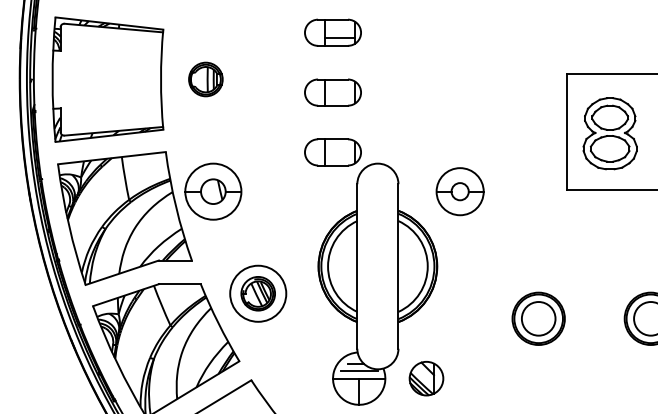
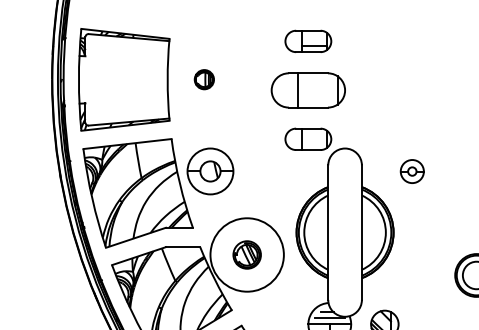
part: (205, 79) -> (204, 79), size x0.7
part: (332, 92) -> (307, 90), size x1.6
part: (459, 191) -> (411, 171), size x0.6
circle: (258, 293) -> (247, 254), size x1.6

